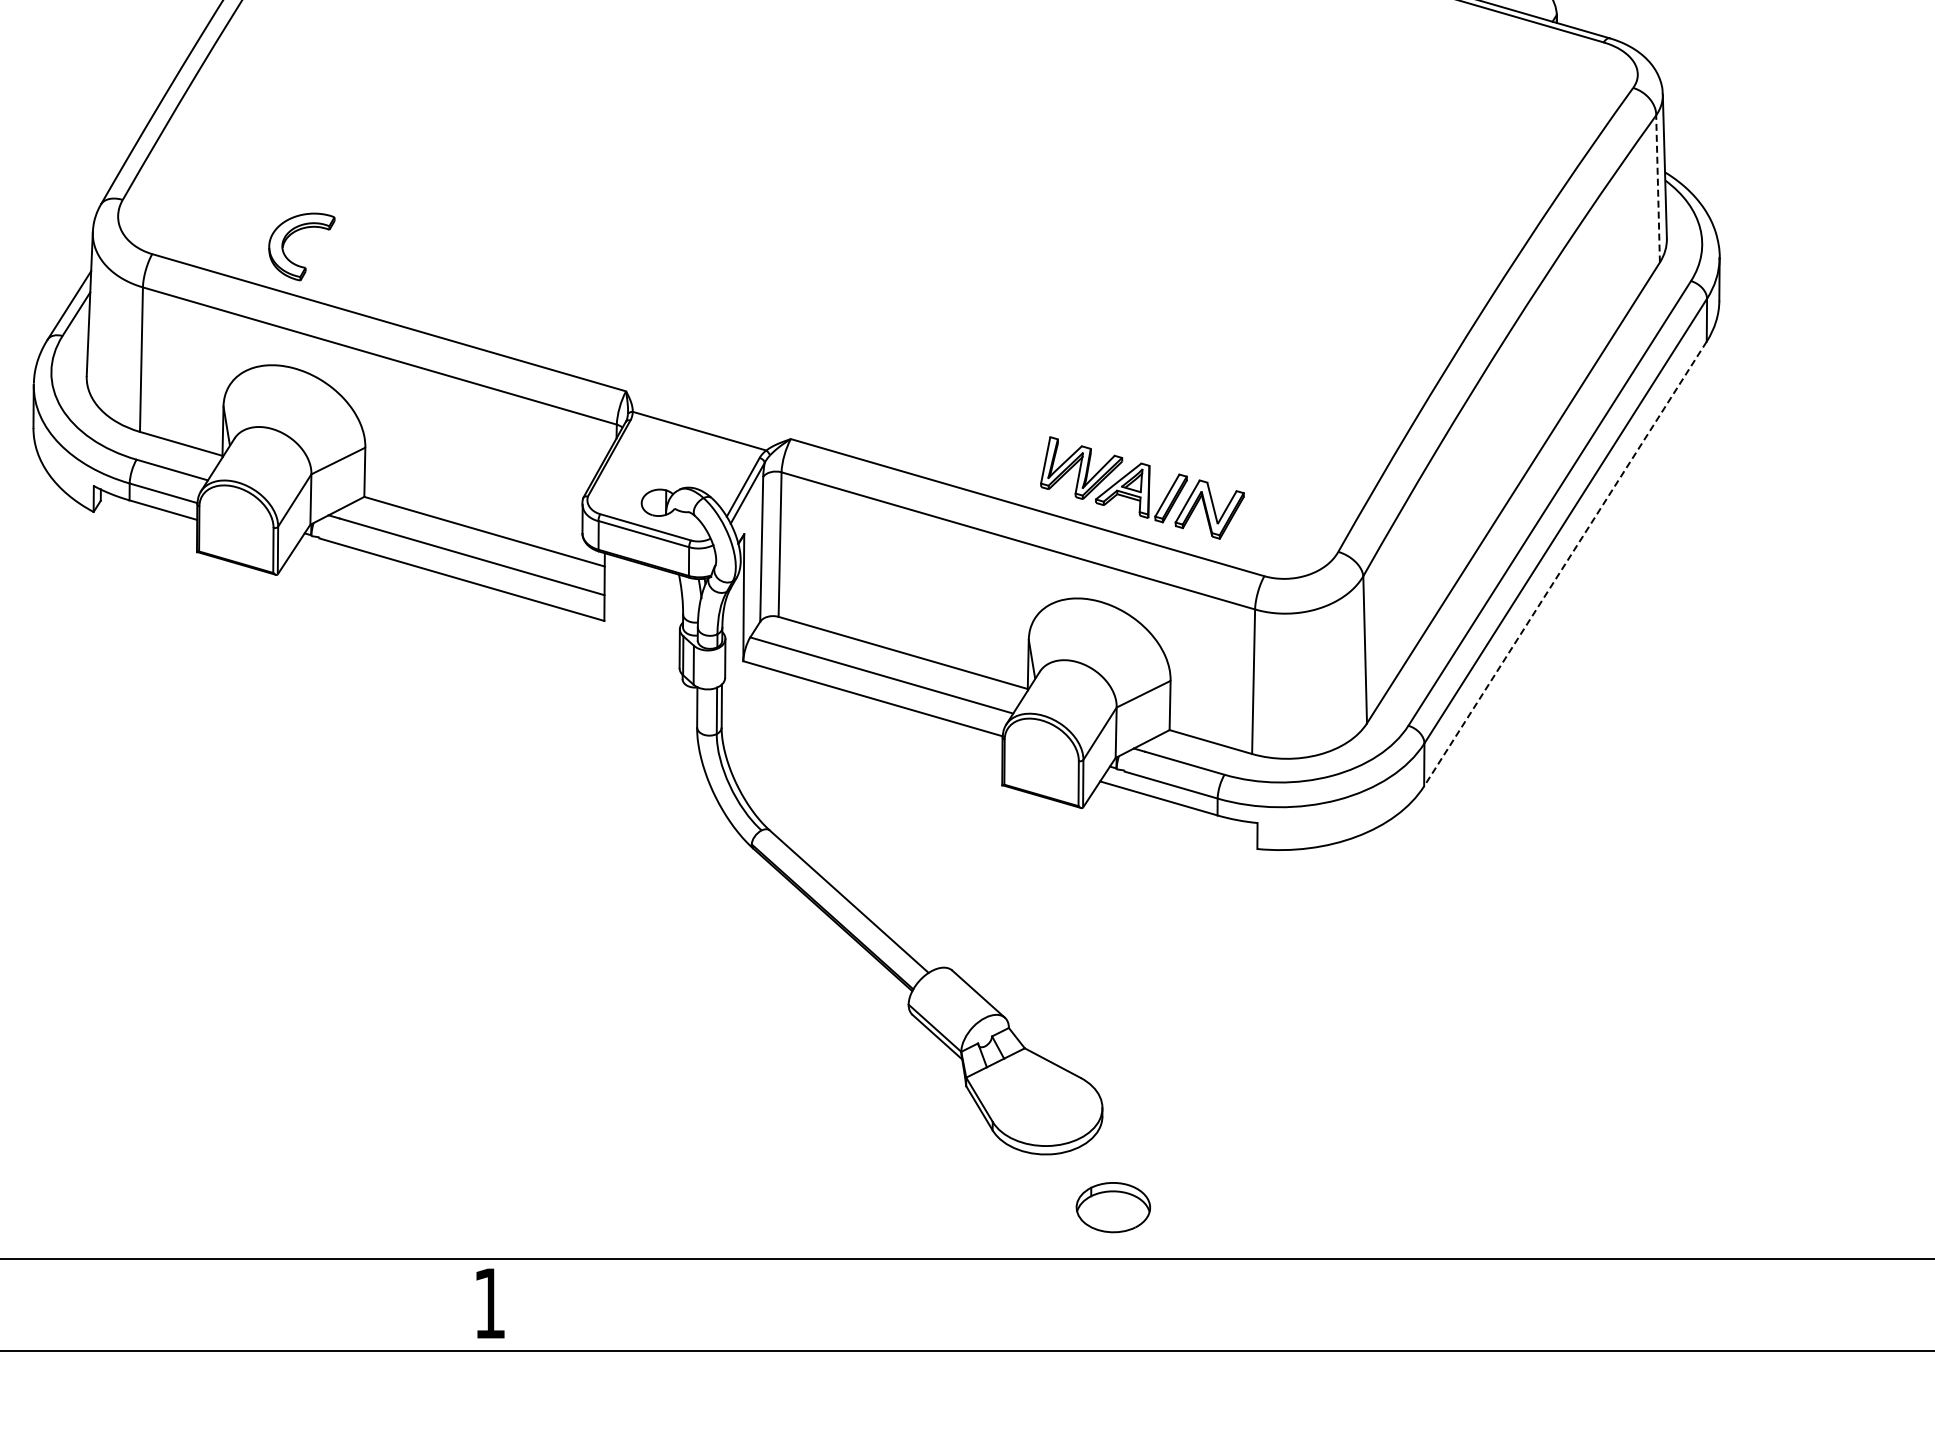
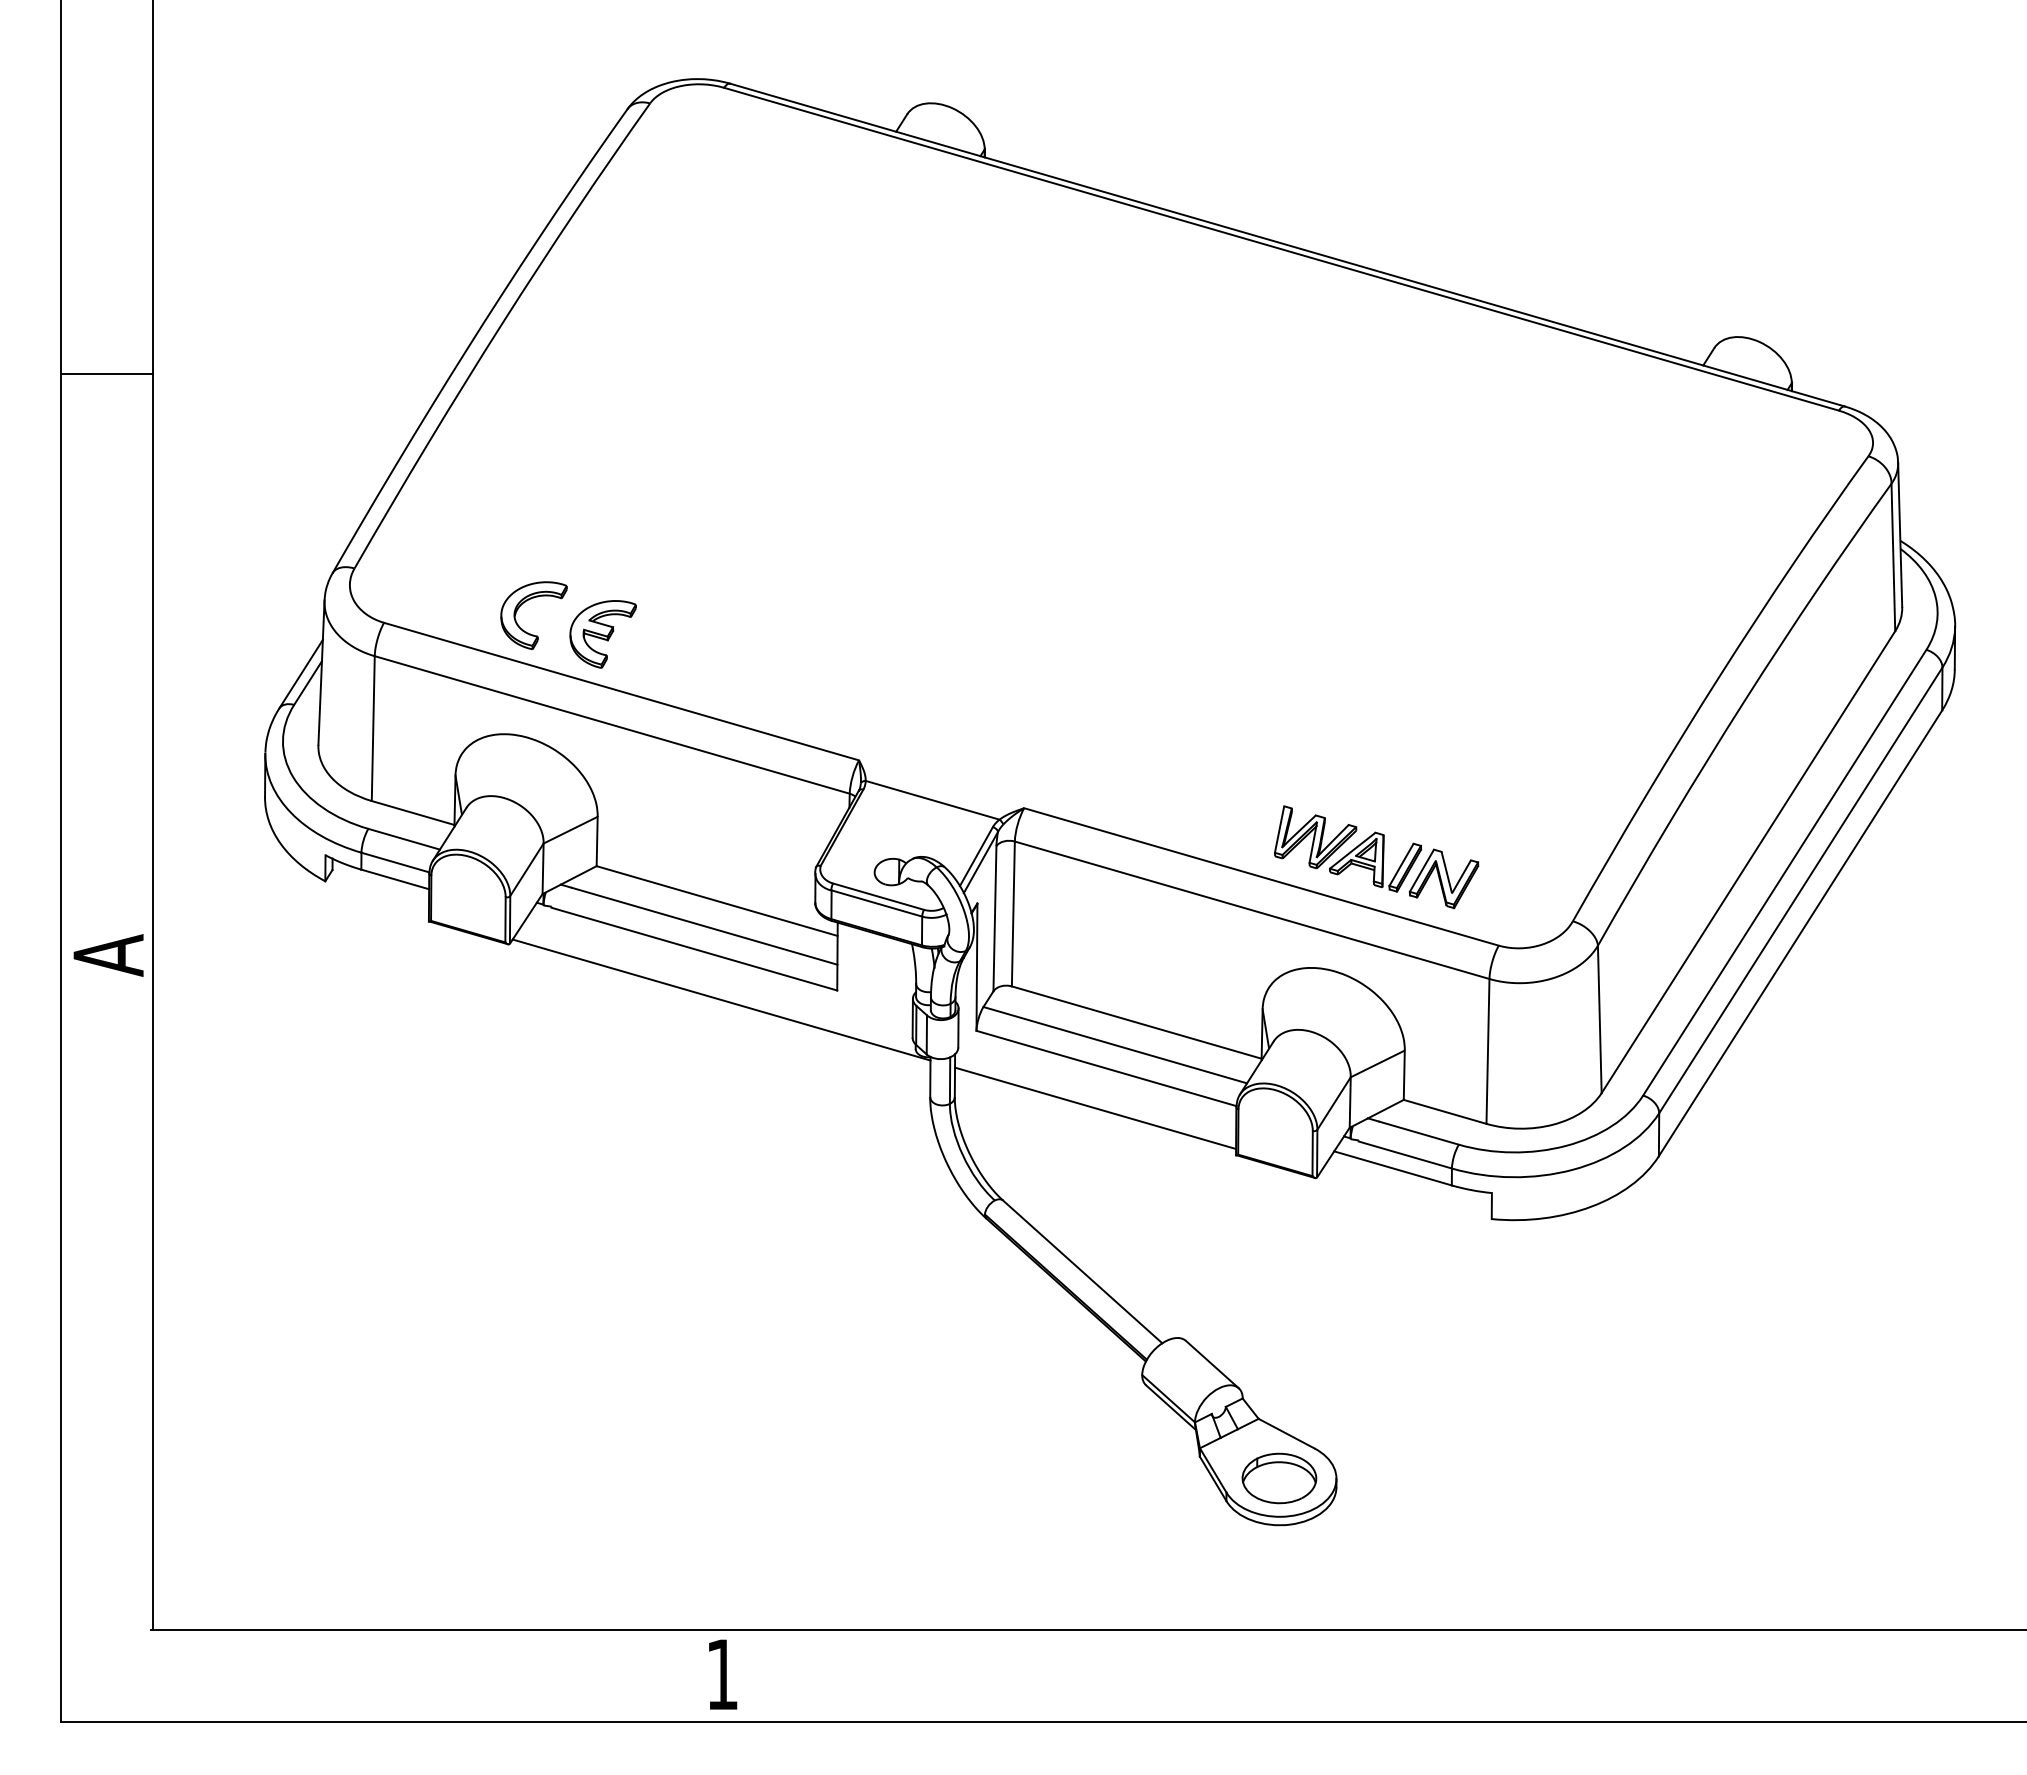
line: (1658, 188) -> (1893, 557), dashed -> solid
part: (370, 265) -> (602, 634), added
line: (1565, 564) -> (1800, 933), dashed -> solid
line: (488, 629) -> (721, 999), added
line: (862, 738) -> (1095, 1108), added
part: (1113, 1207) -> (1279, 1478), moved

